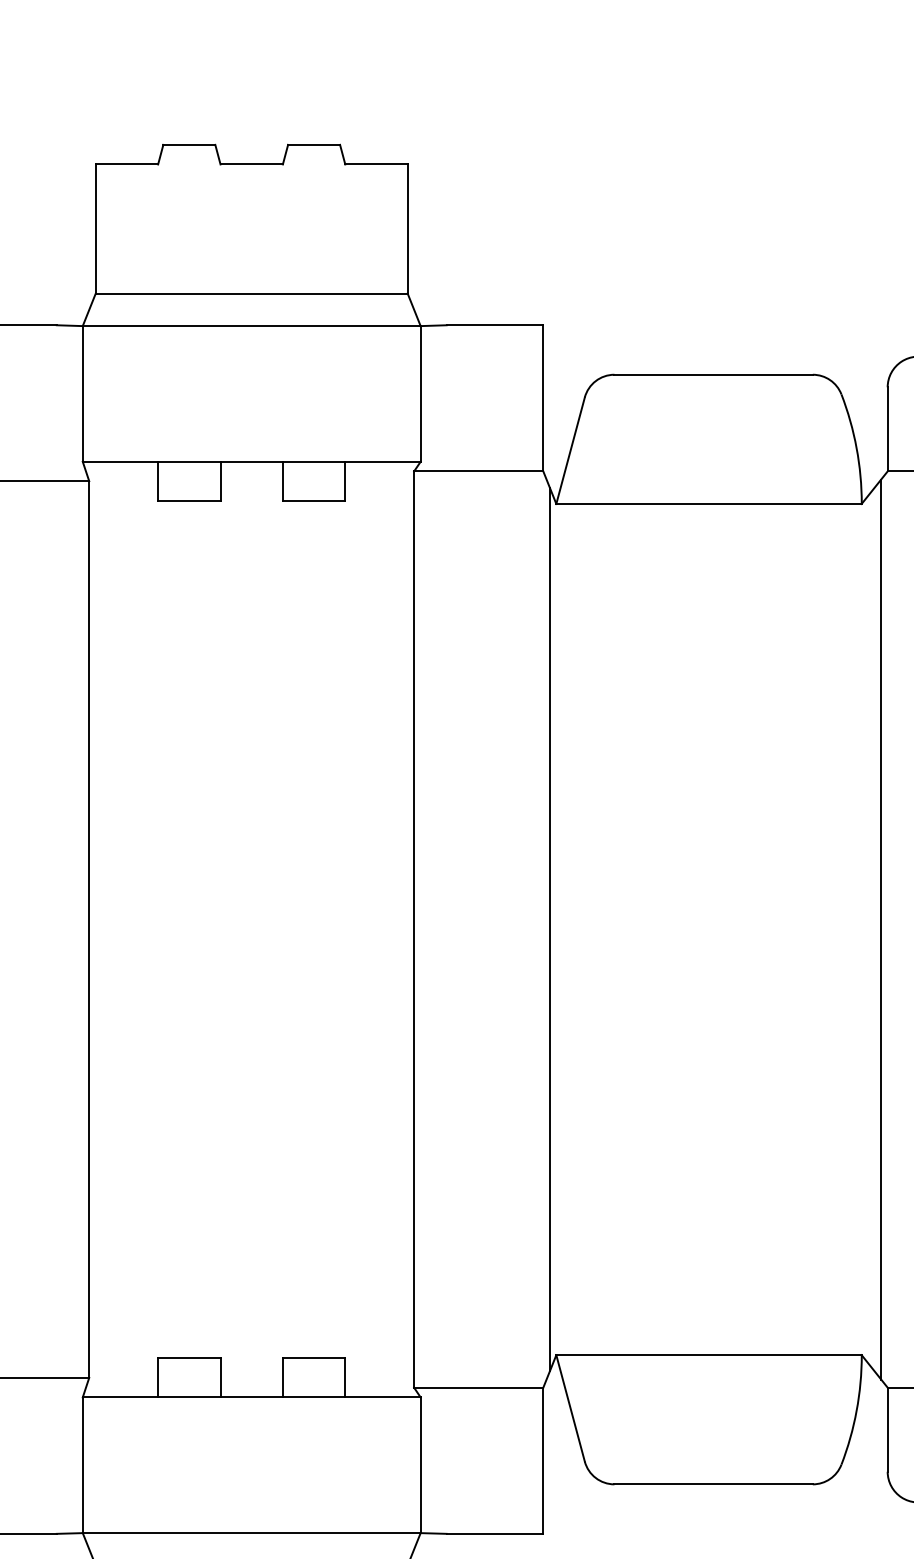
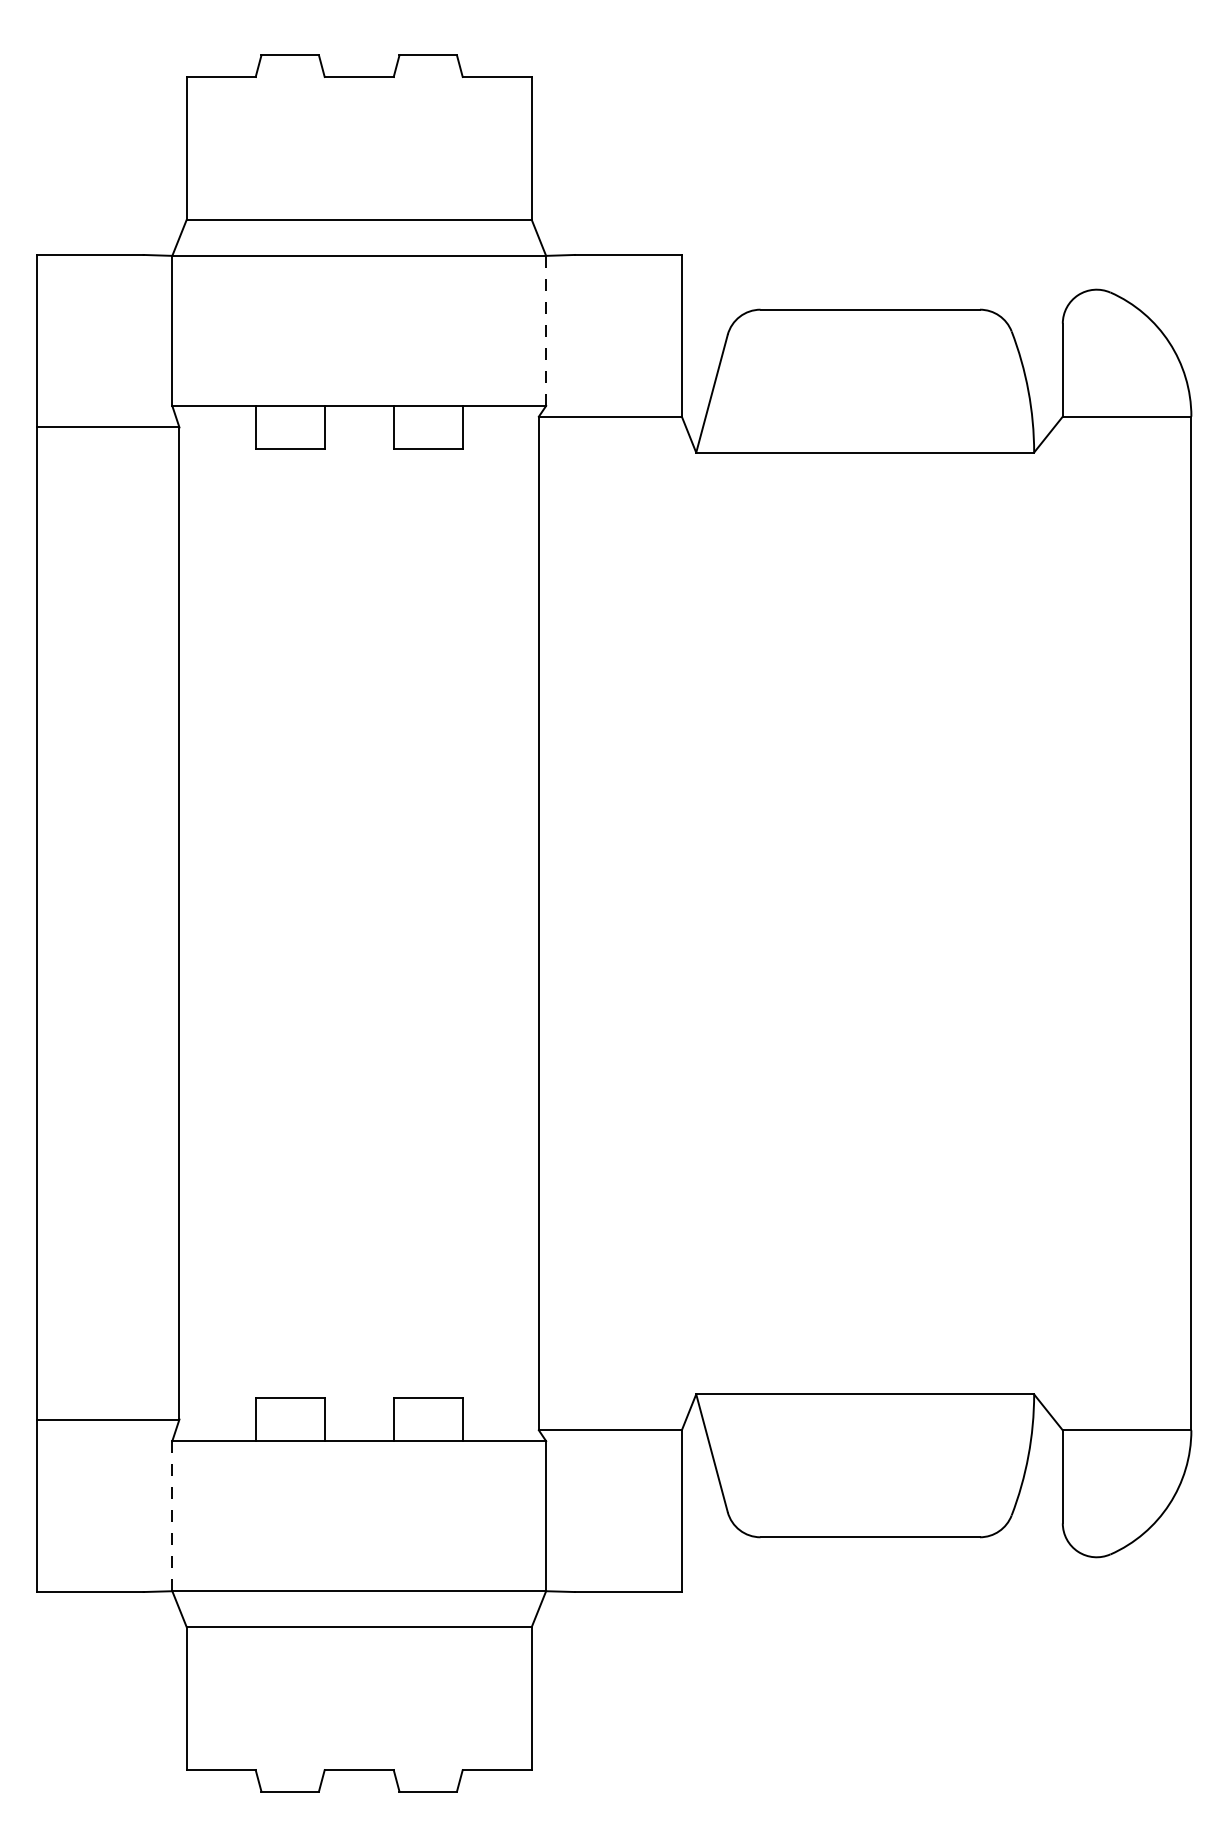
line: (420, 393) -> (546, 330), solid -> dashed
line: (549, 929) -> (688, 923), removed
line: (881, 929) -> (1055, 923), removed
line: (82, 1465) -> (172, 1516), solid -> dashed

